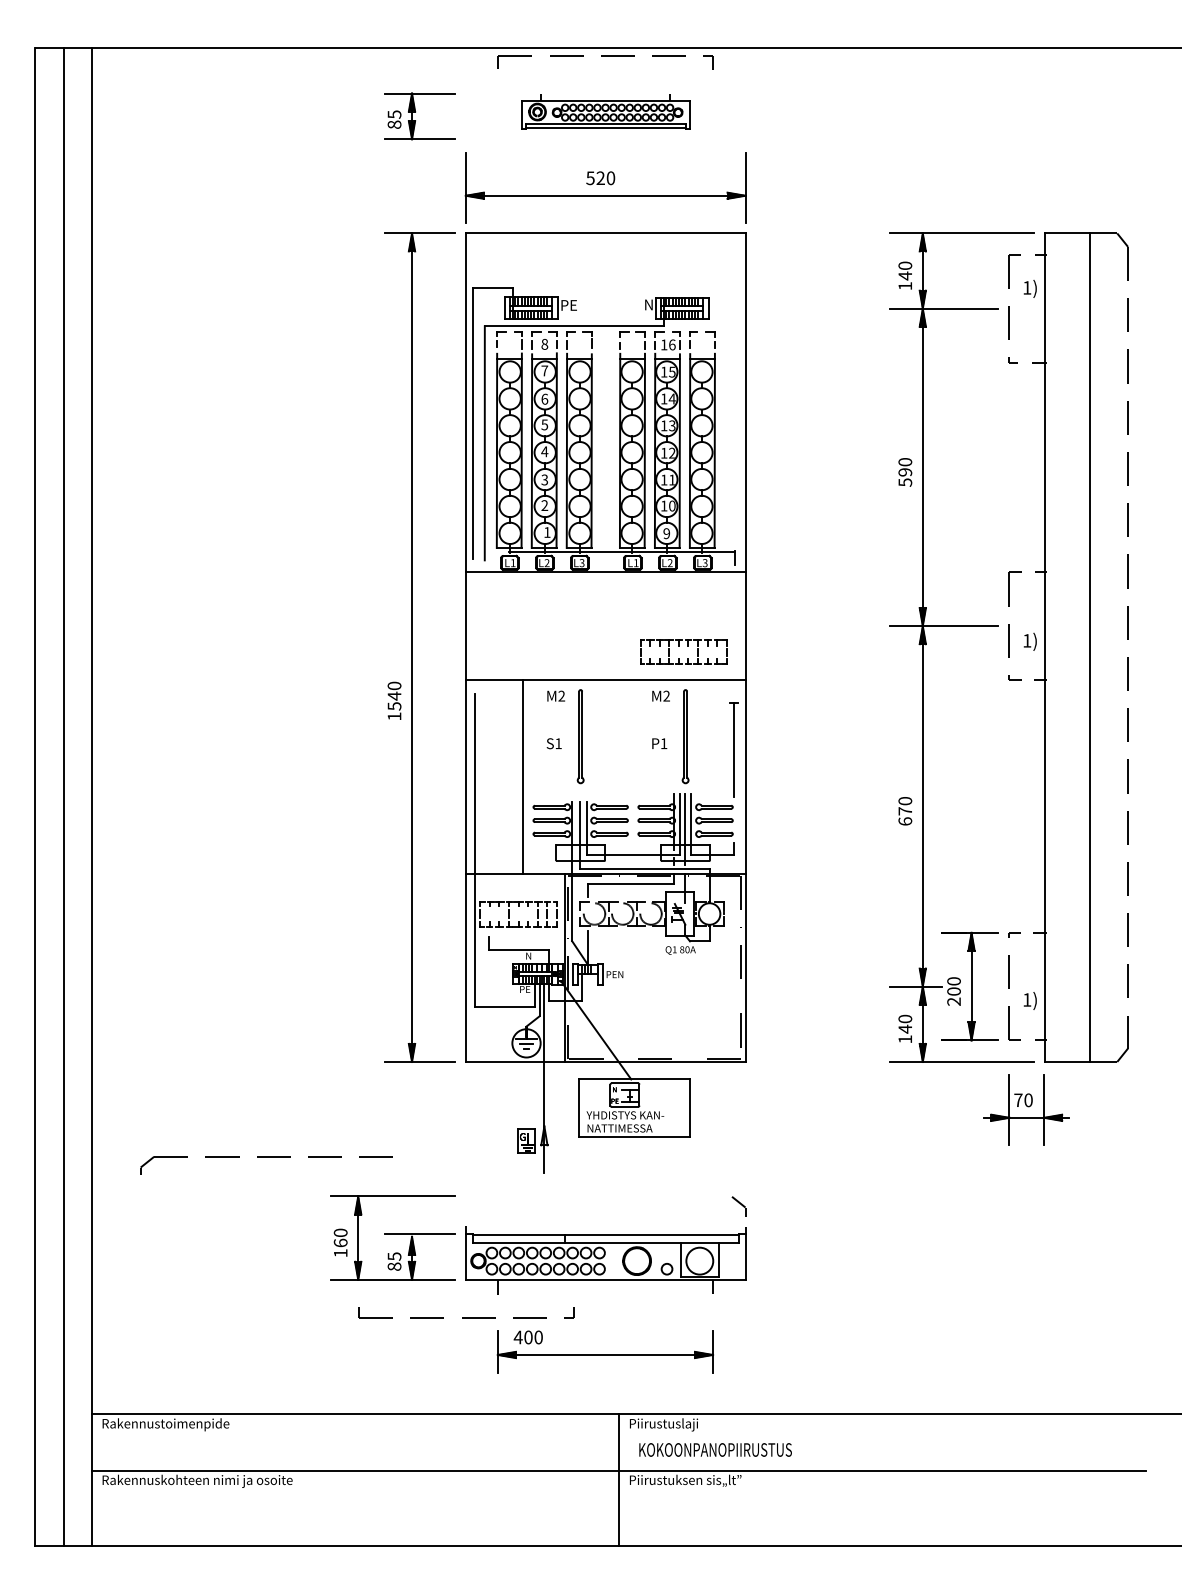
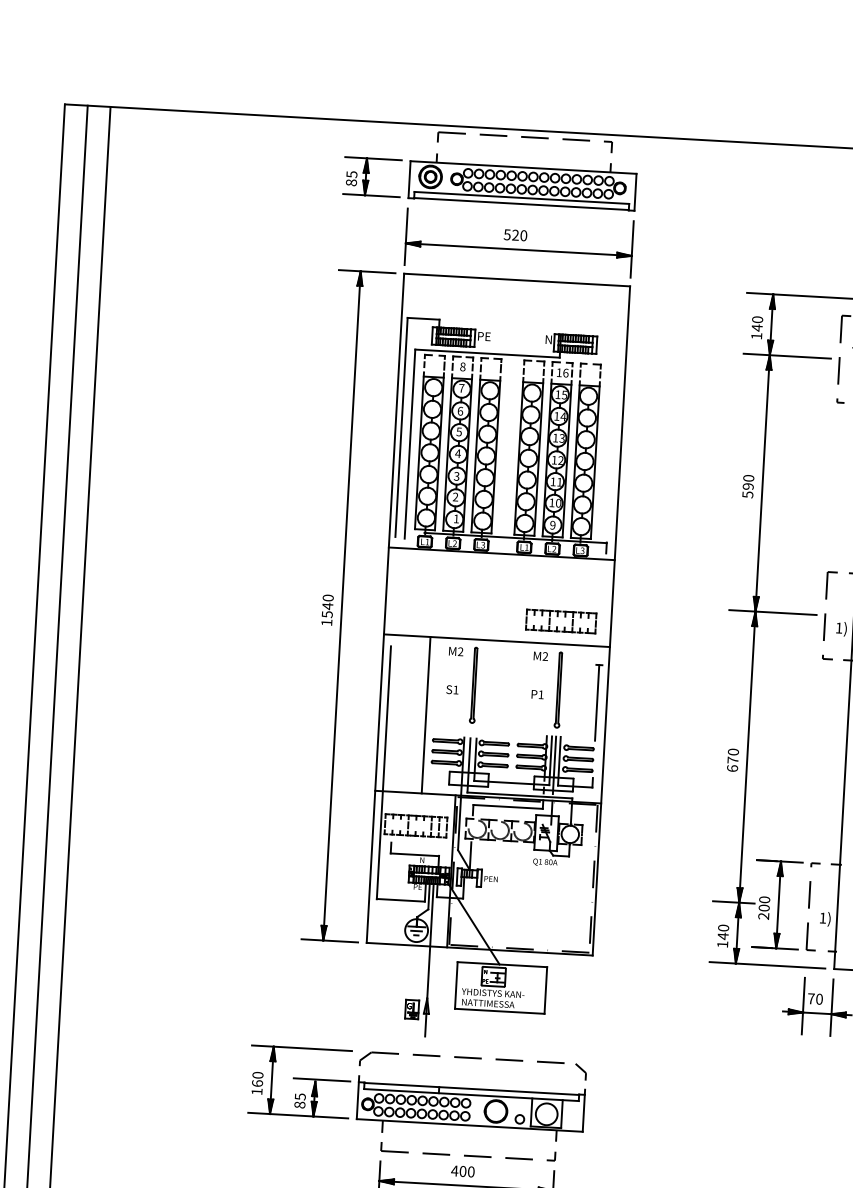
part: (605, 111) -> (522, 181), size x1.67
text: (394, 700) -> (327, 609), moved
part: (266, 1157) -> (462, 1058), moved
part: (466, 1312) -> (468, 1151), moved
text: (527, 1337) -> (462, 1171), moved

